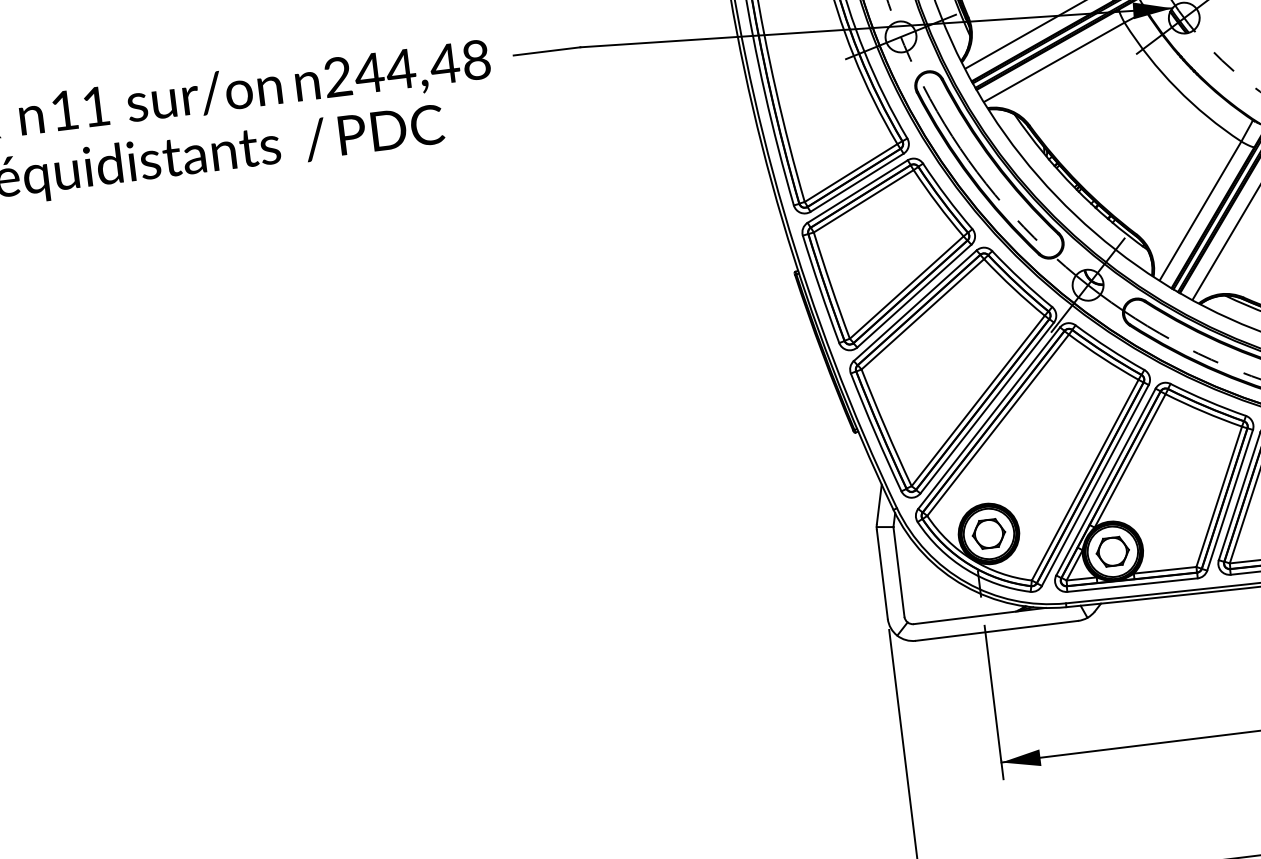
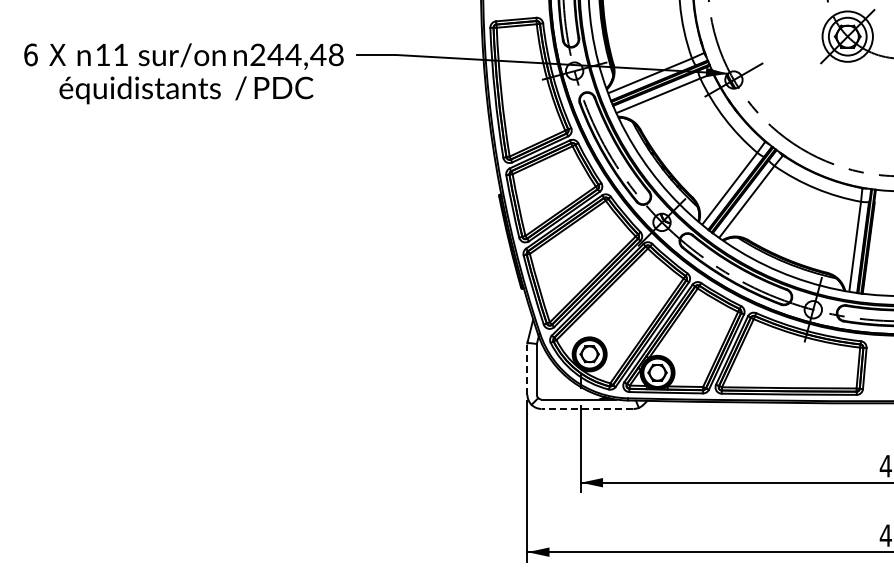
line: (882, 574) -> (527, 369), solid -> dashed
line: (996, 630) -> (587, 408), solid -> dashed

